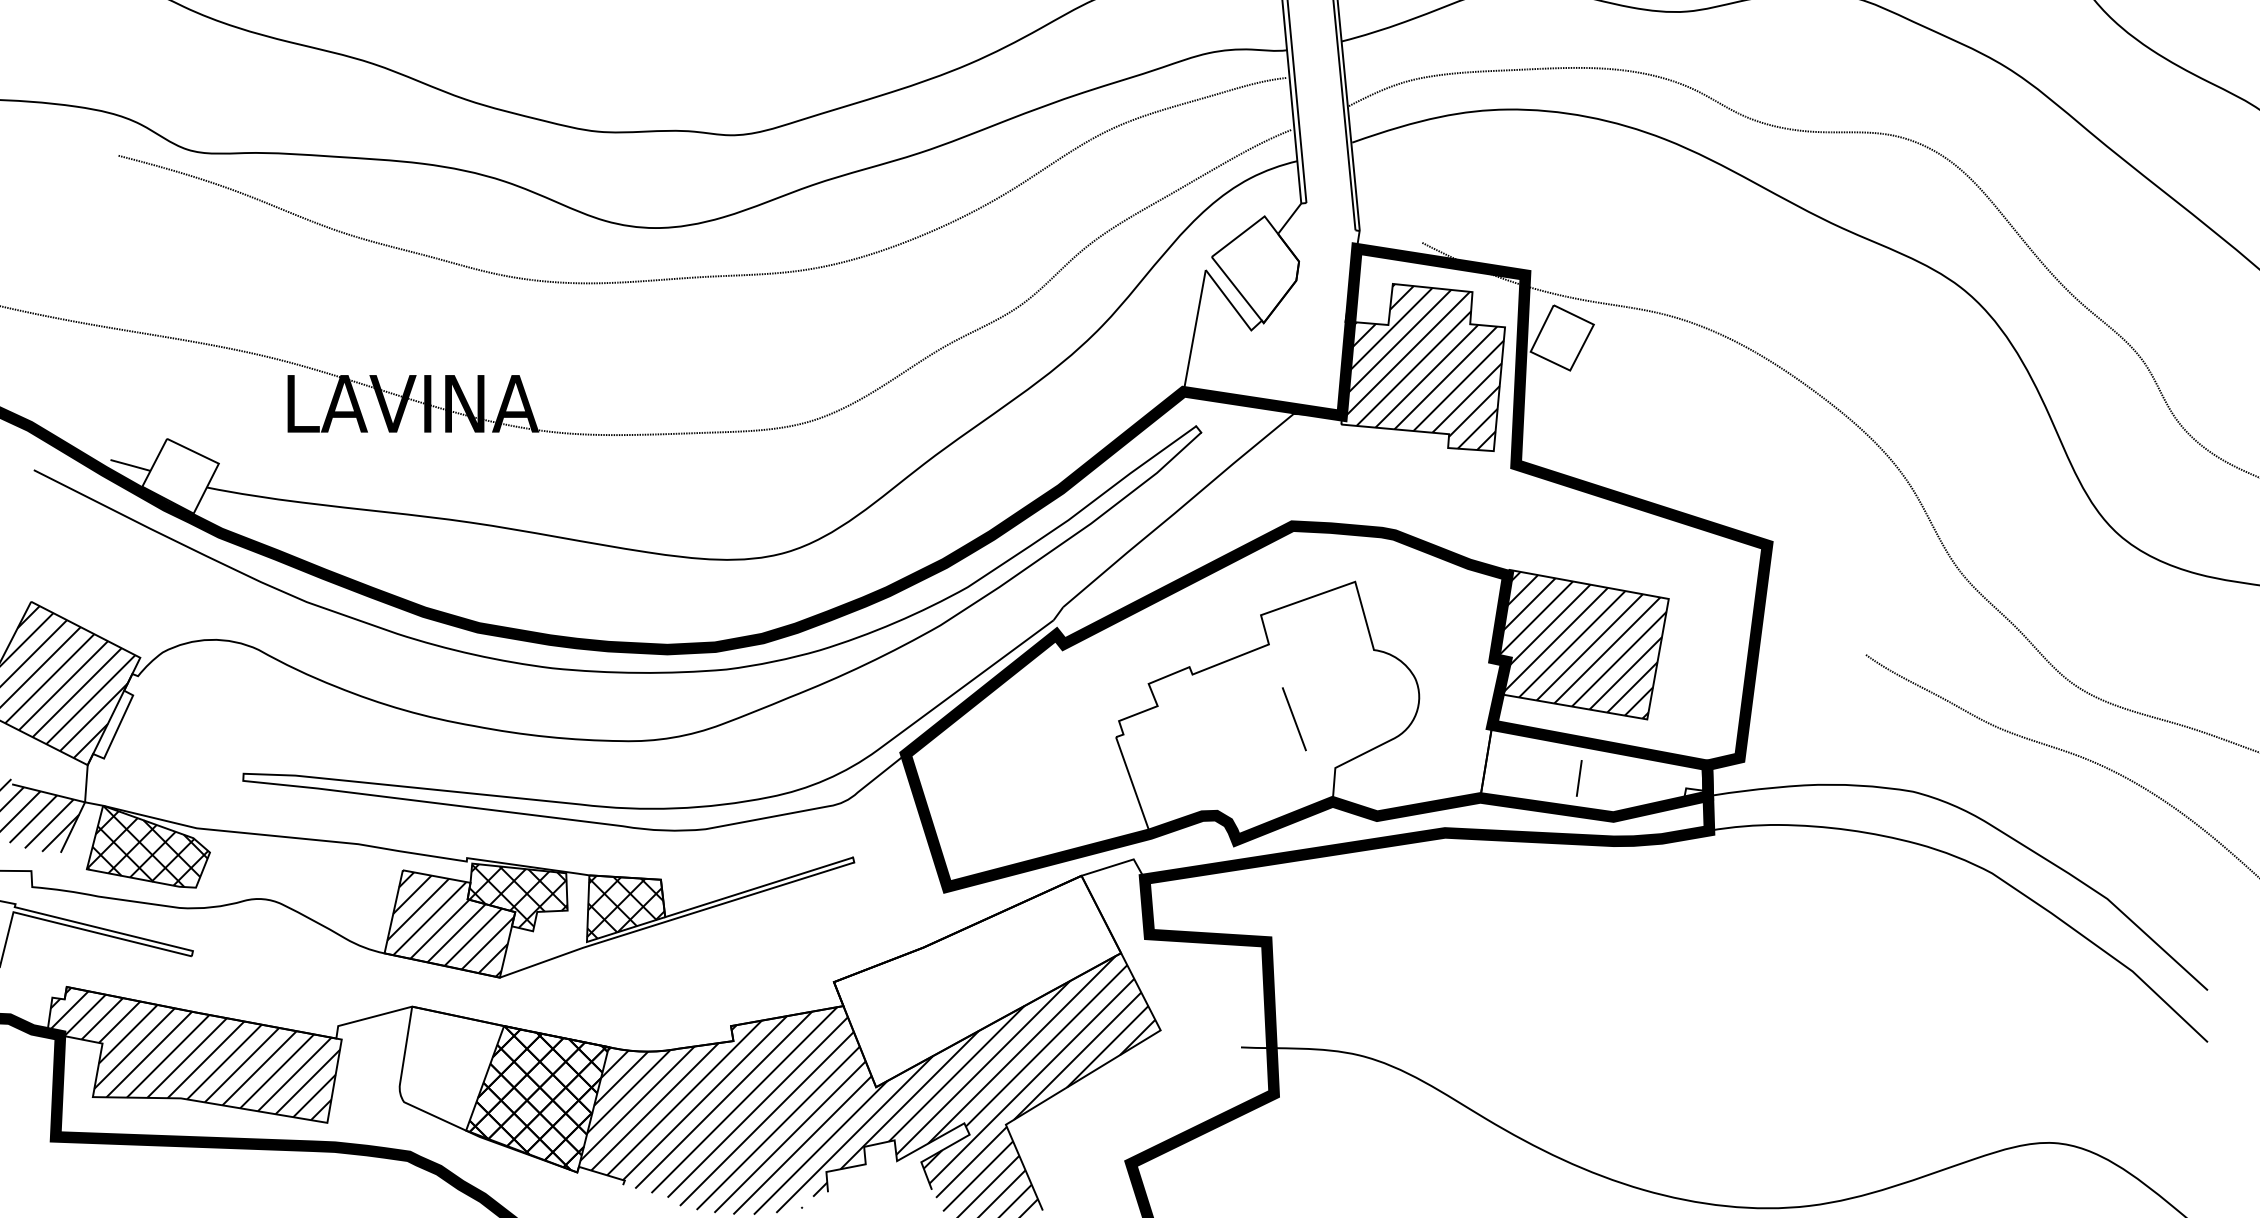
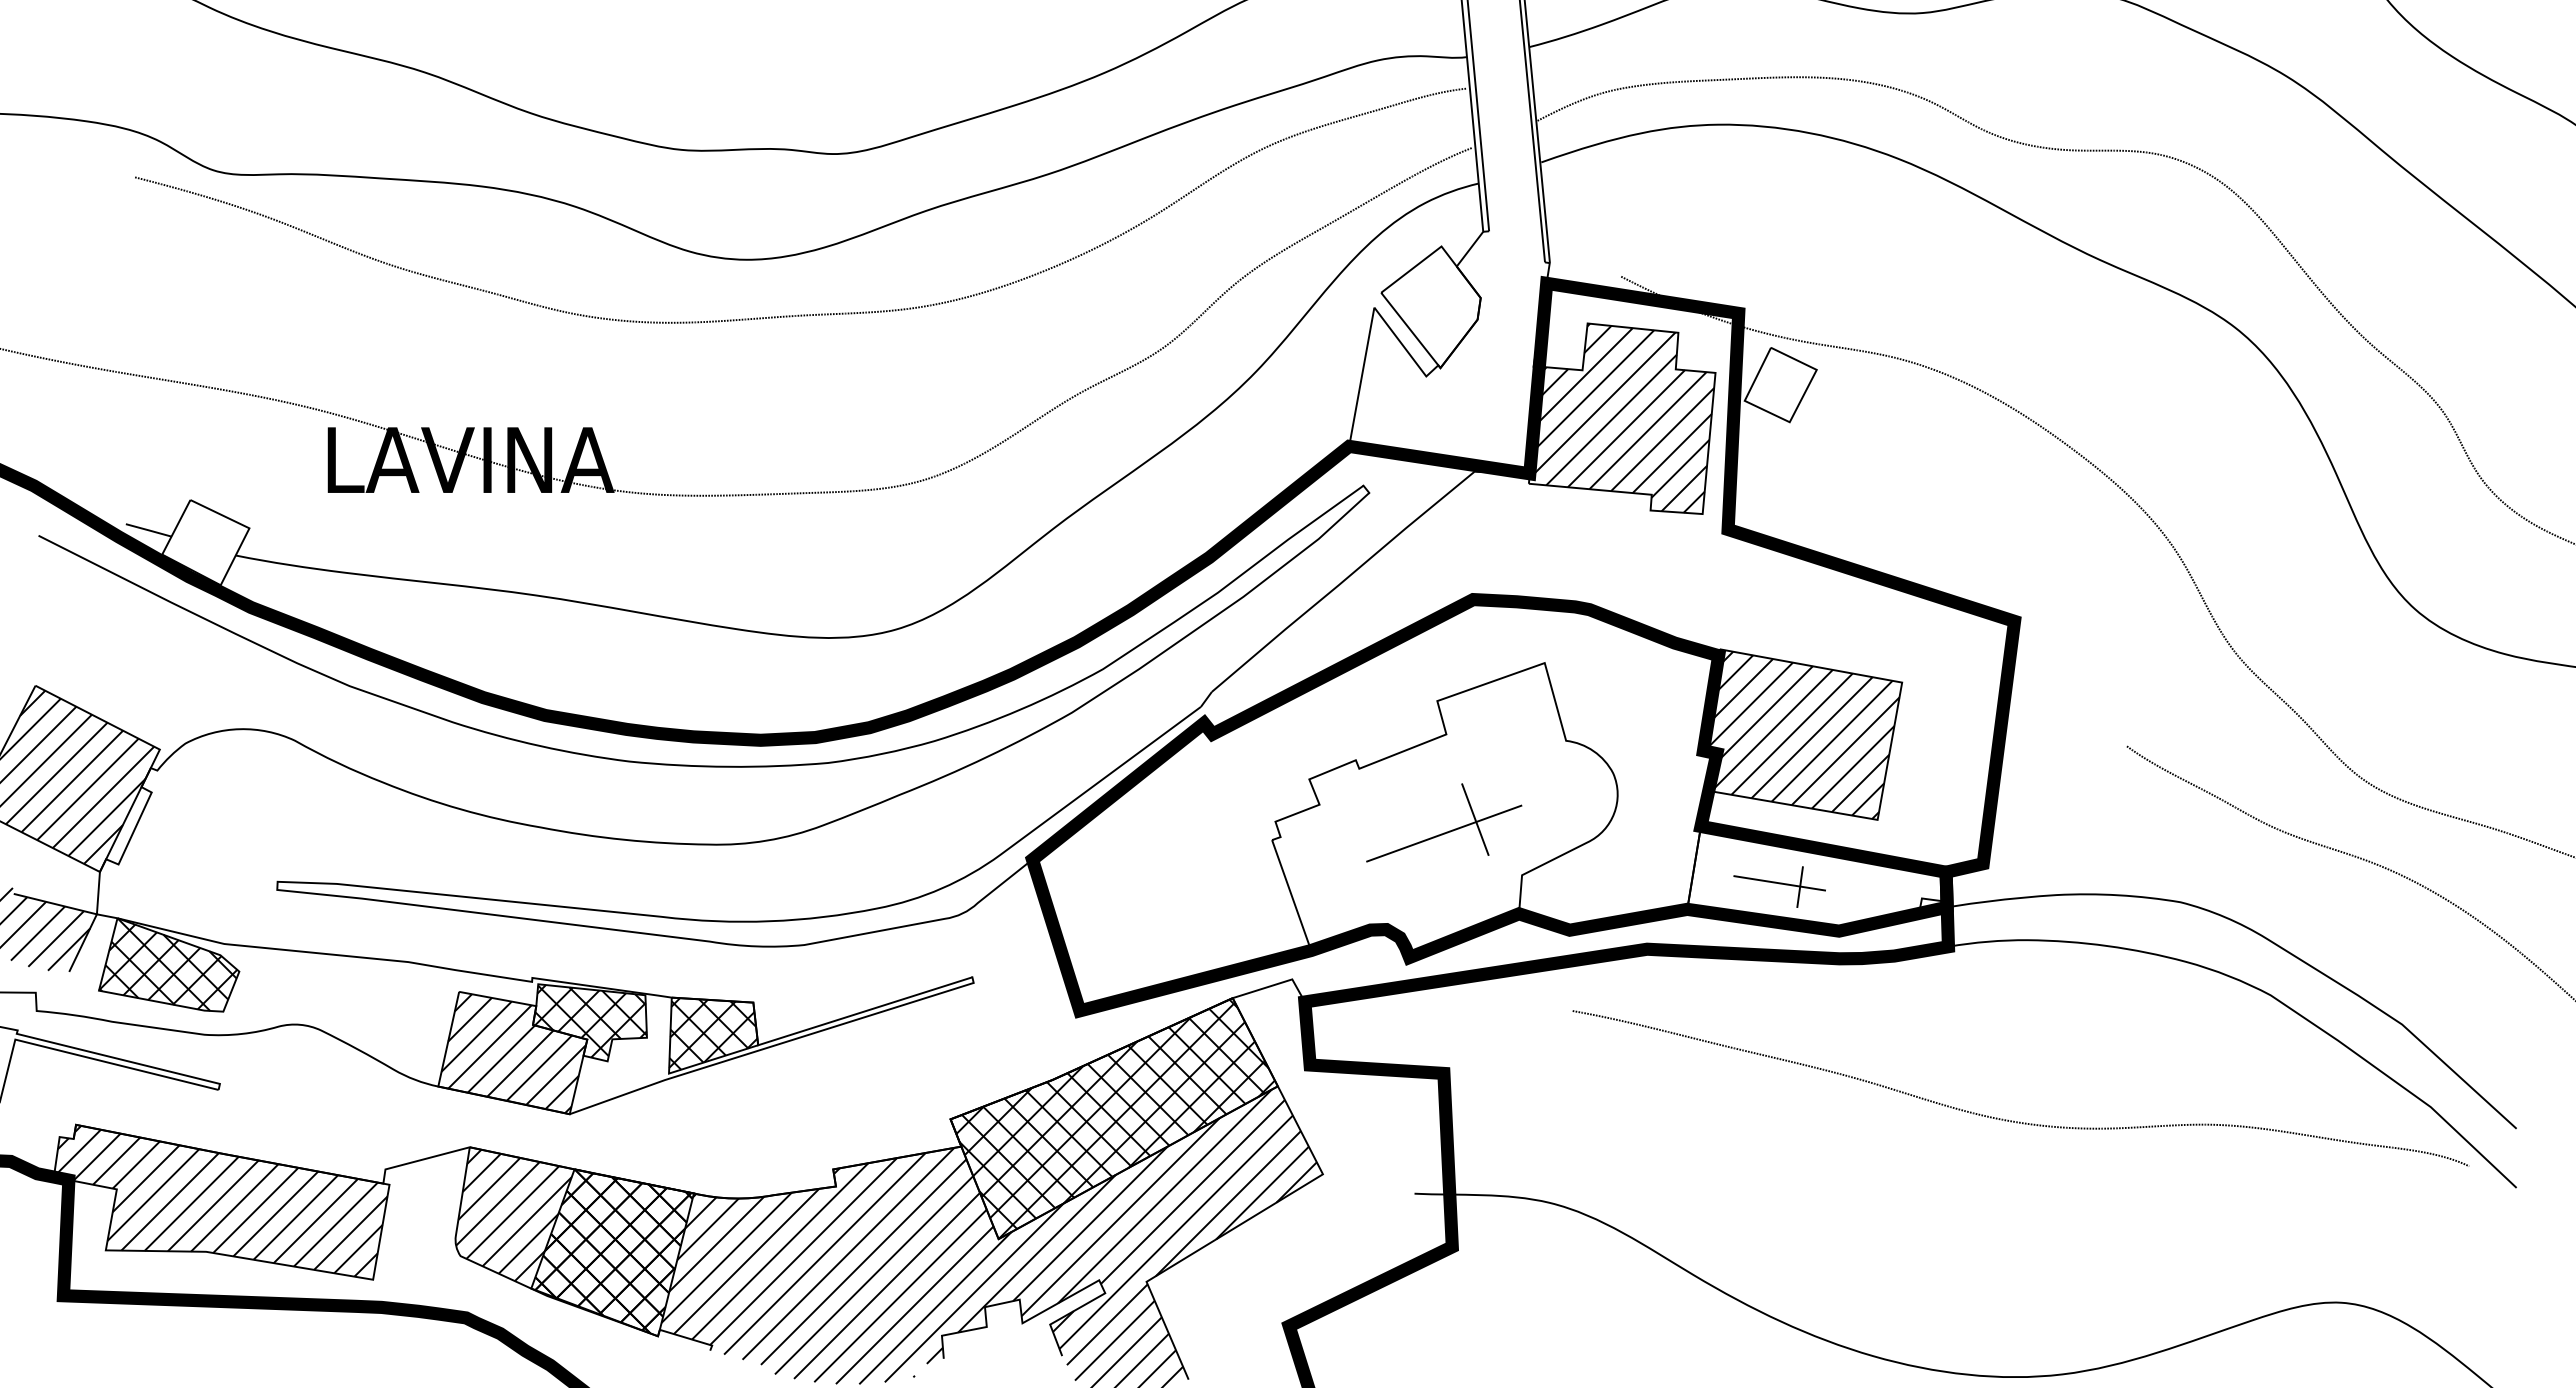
line: (1267, 731) -> (1444, 833), added
line: (1561, 775) -> (1779, 883), added
hatch: (978, 982) -> (1115, 1119), added
curve: (1766, 983) -> (2013, 1120), added
hatch: (450, 1069) -> (513, 1218), added

